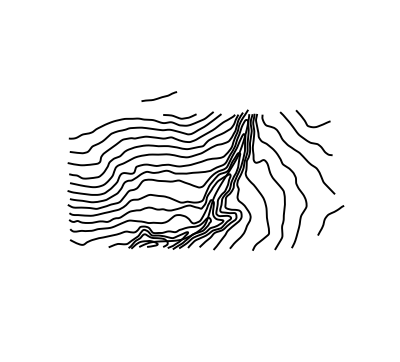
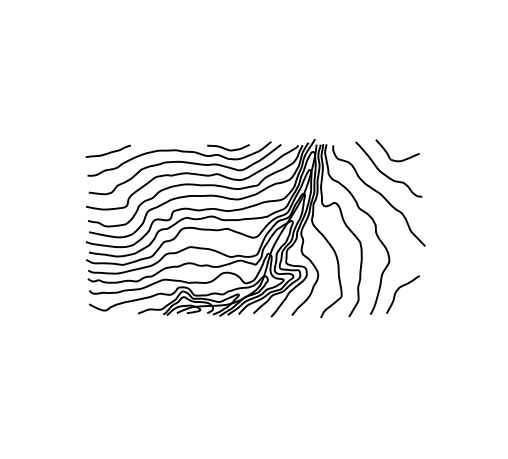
curve: (158, 97) -> (107, 152), moved
curve: (328, 216) -> (399, 289), moved

